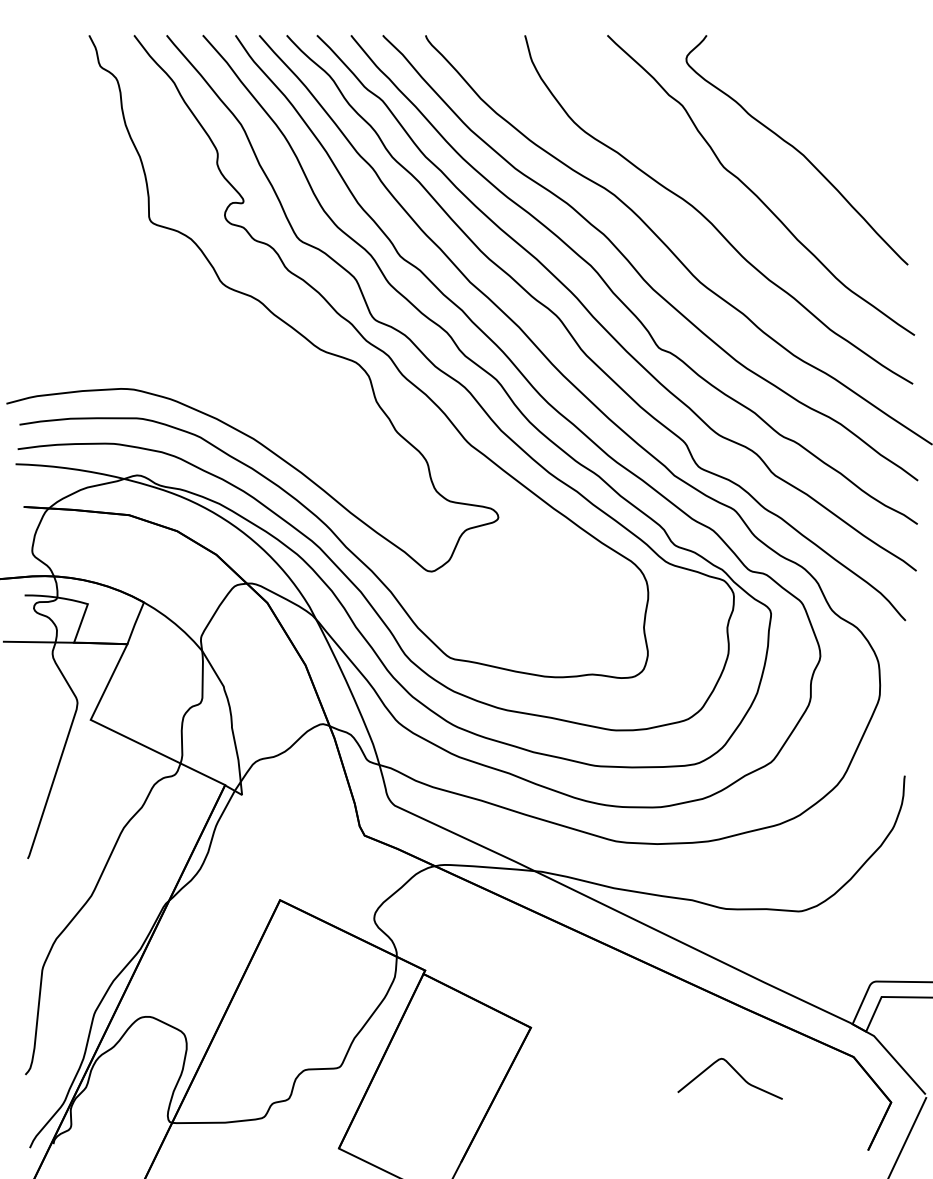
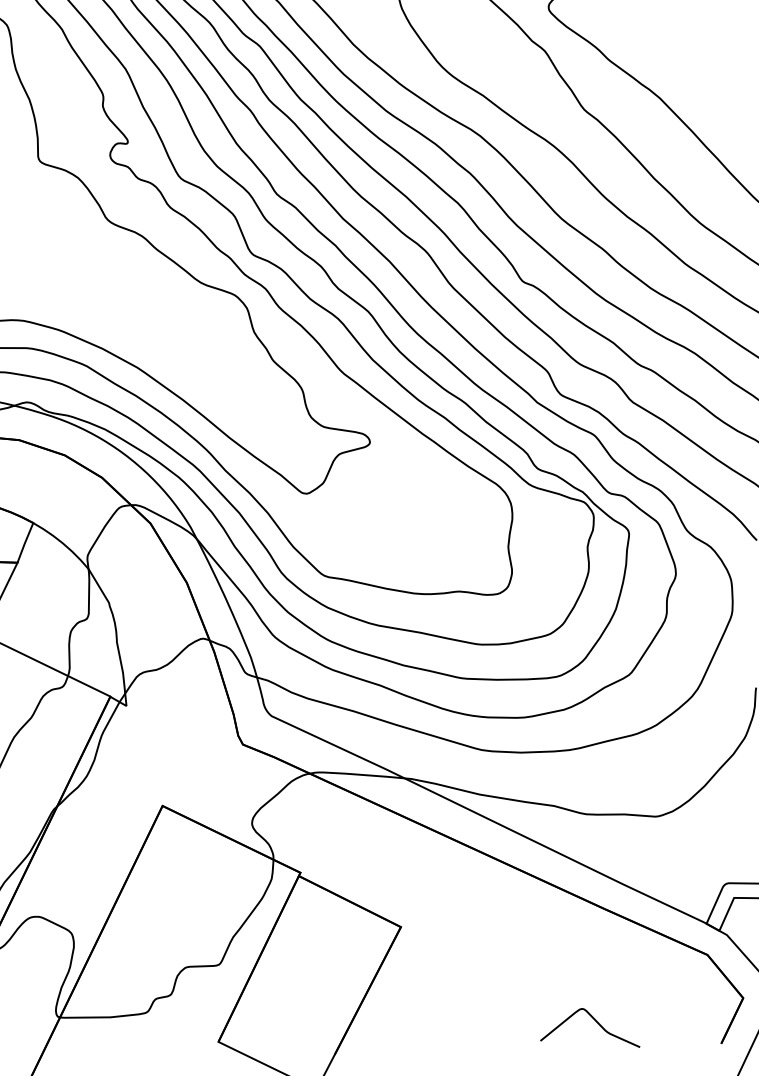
curve: (735, 1072) -> (595, 1021), moved

